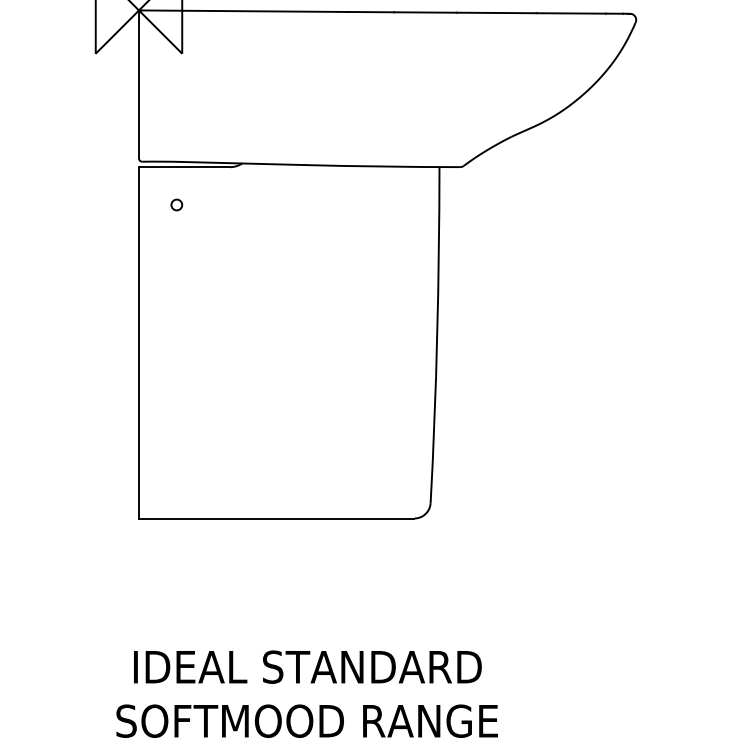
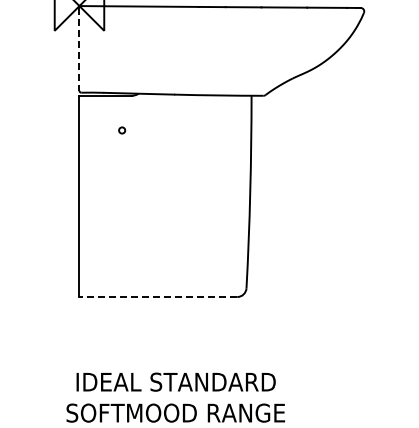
line: (139, 86) -> (79, 49), solid -> dashed
circle: (177, 205) -> (122, 130), moved
line: (276, 519) -> (158, 297), solid -> dashed

